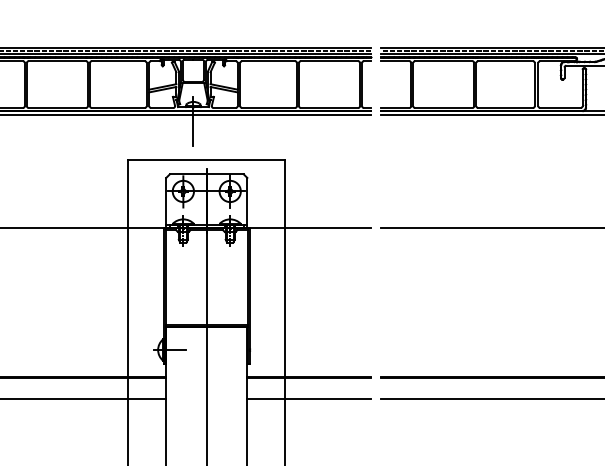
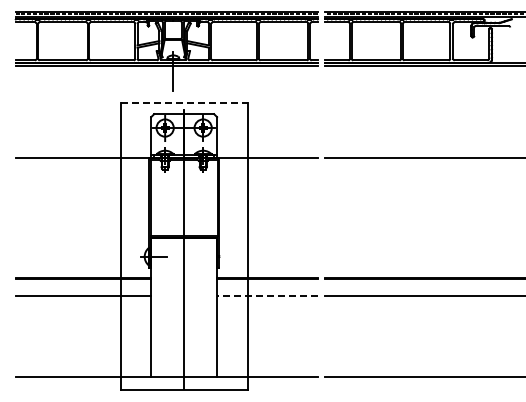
line: (207, 159) -> (184, 102), solid -> dashed
line: (308, 399) -> (266, 296), solid -> dashed

